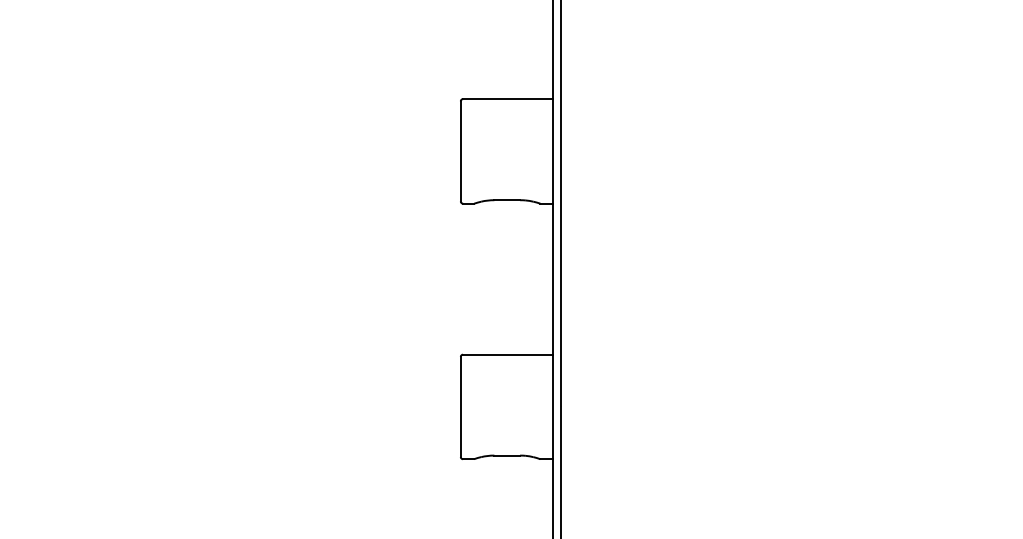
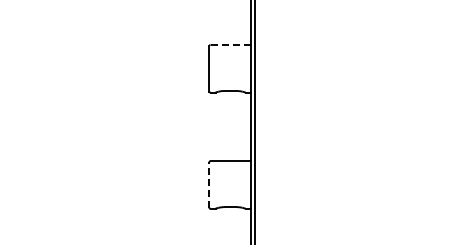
line: (509, 100) -> (231, 45), solid -> dashed
line: (460, 405) -> (209, 184), solid -> dashed

